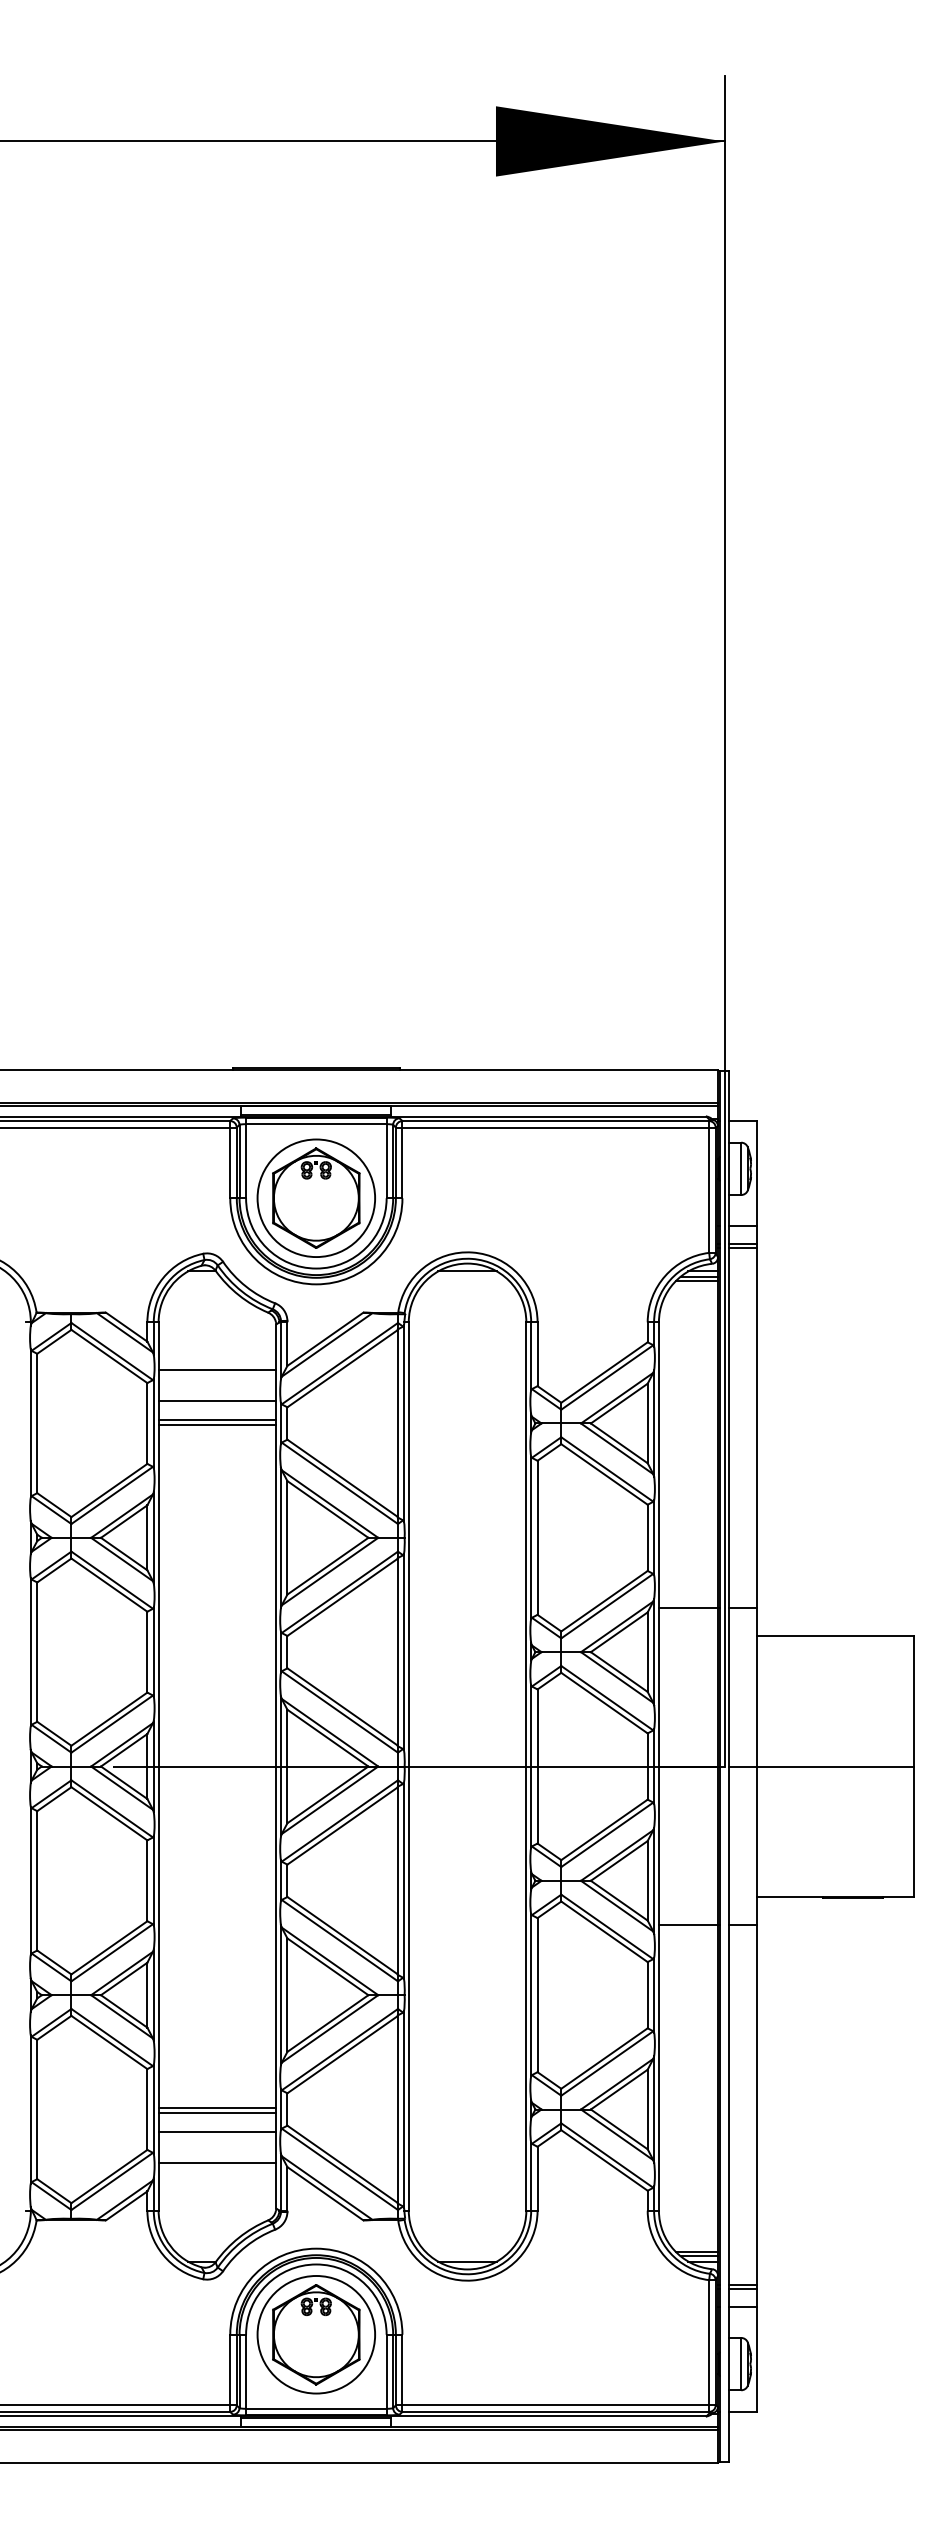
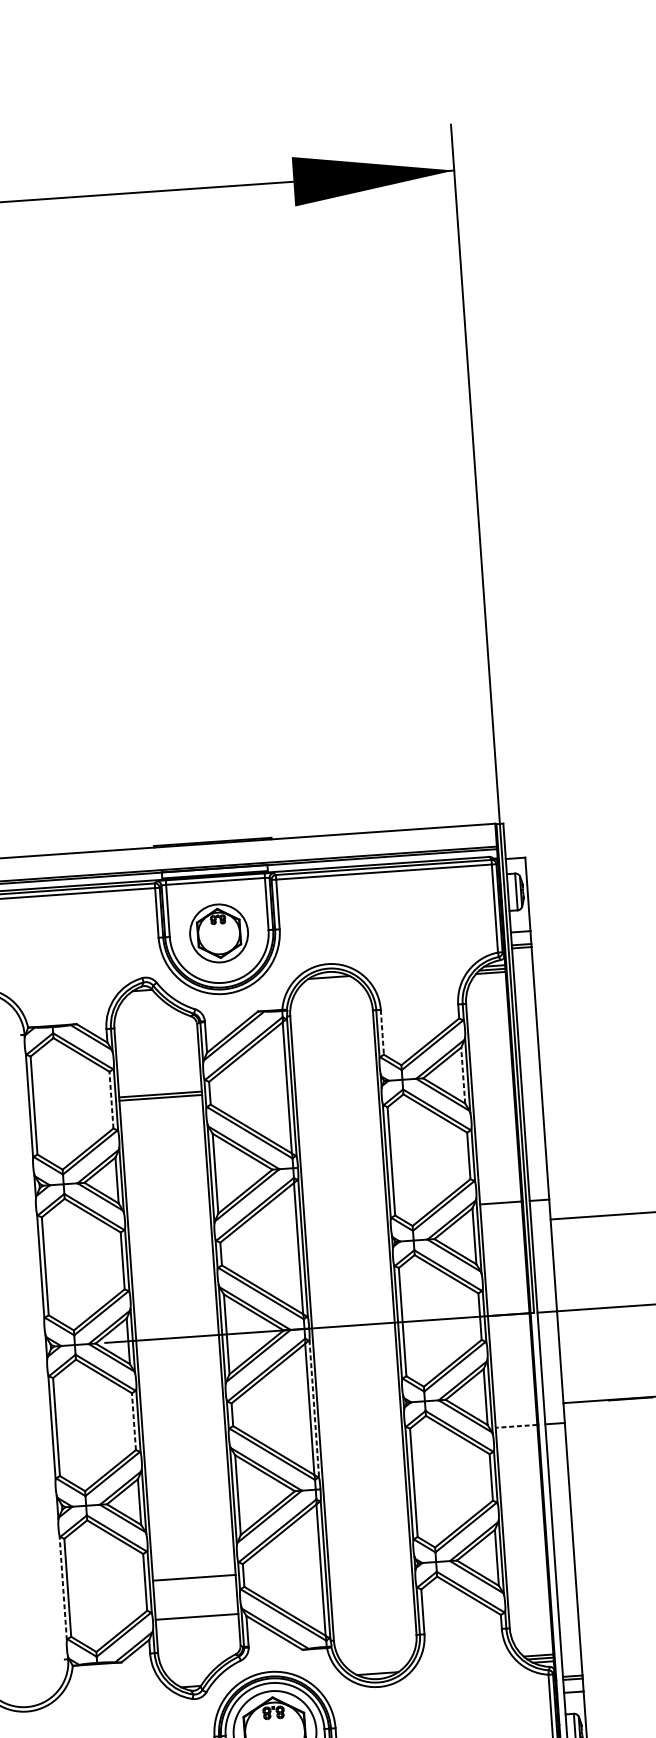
part: (315, 1197) -> (218, 933), size x0.7
line: (537, 1354) -> (382, 1032), solid -> dashed
line: (217, 1369) -> (158, 1058), removed
line: (217, 1400) -> (159, 1080), removed
line: (147, 1422) -> (111, 1099), solid -> dashed
line: (647, 1423) -> (463, 1075), solid -> dashed
line: (147, 1880) -> (134, 1421), solid -> dashed
line: (403, 1881) -> (314, 1409), solid -> dashed
line: (688, 1925) -> (516, 1426), solid -> dashed
line: (30, 2109) -> (63, 1588), solid -> dashed
line: (217, 2112) -> (194, 1581), removed
line: (217, 2132) -> (195, 1595), removed

